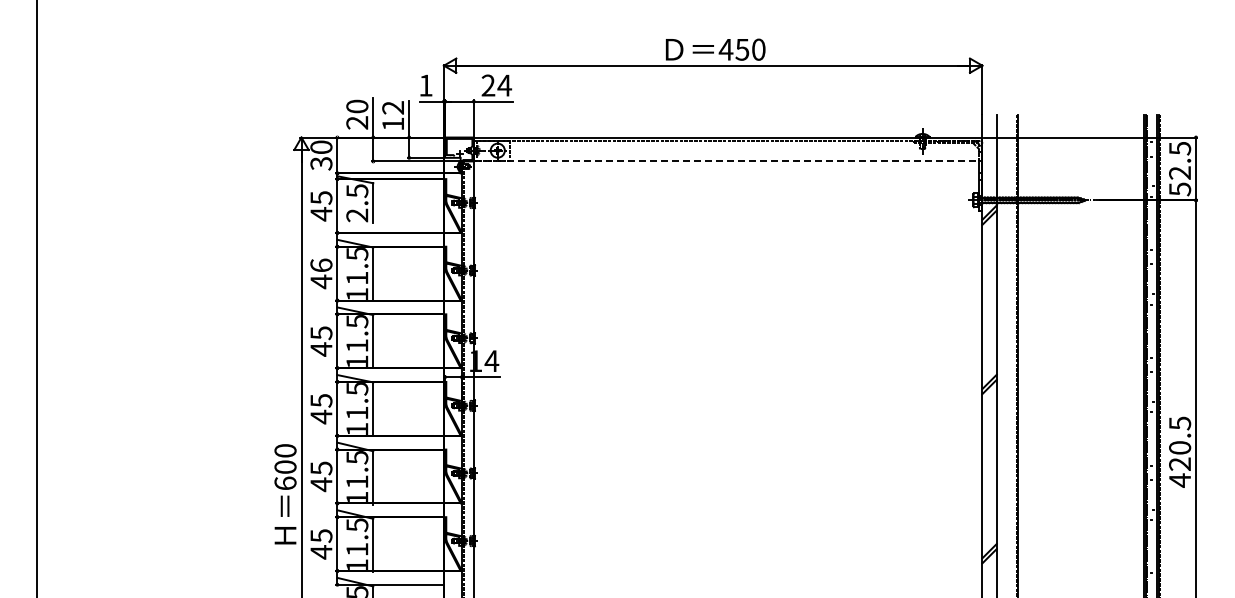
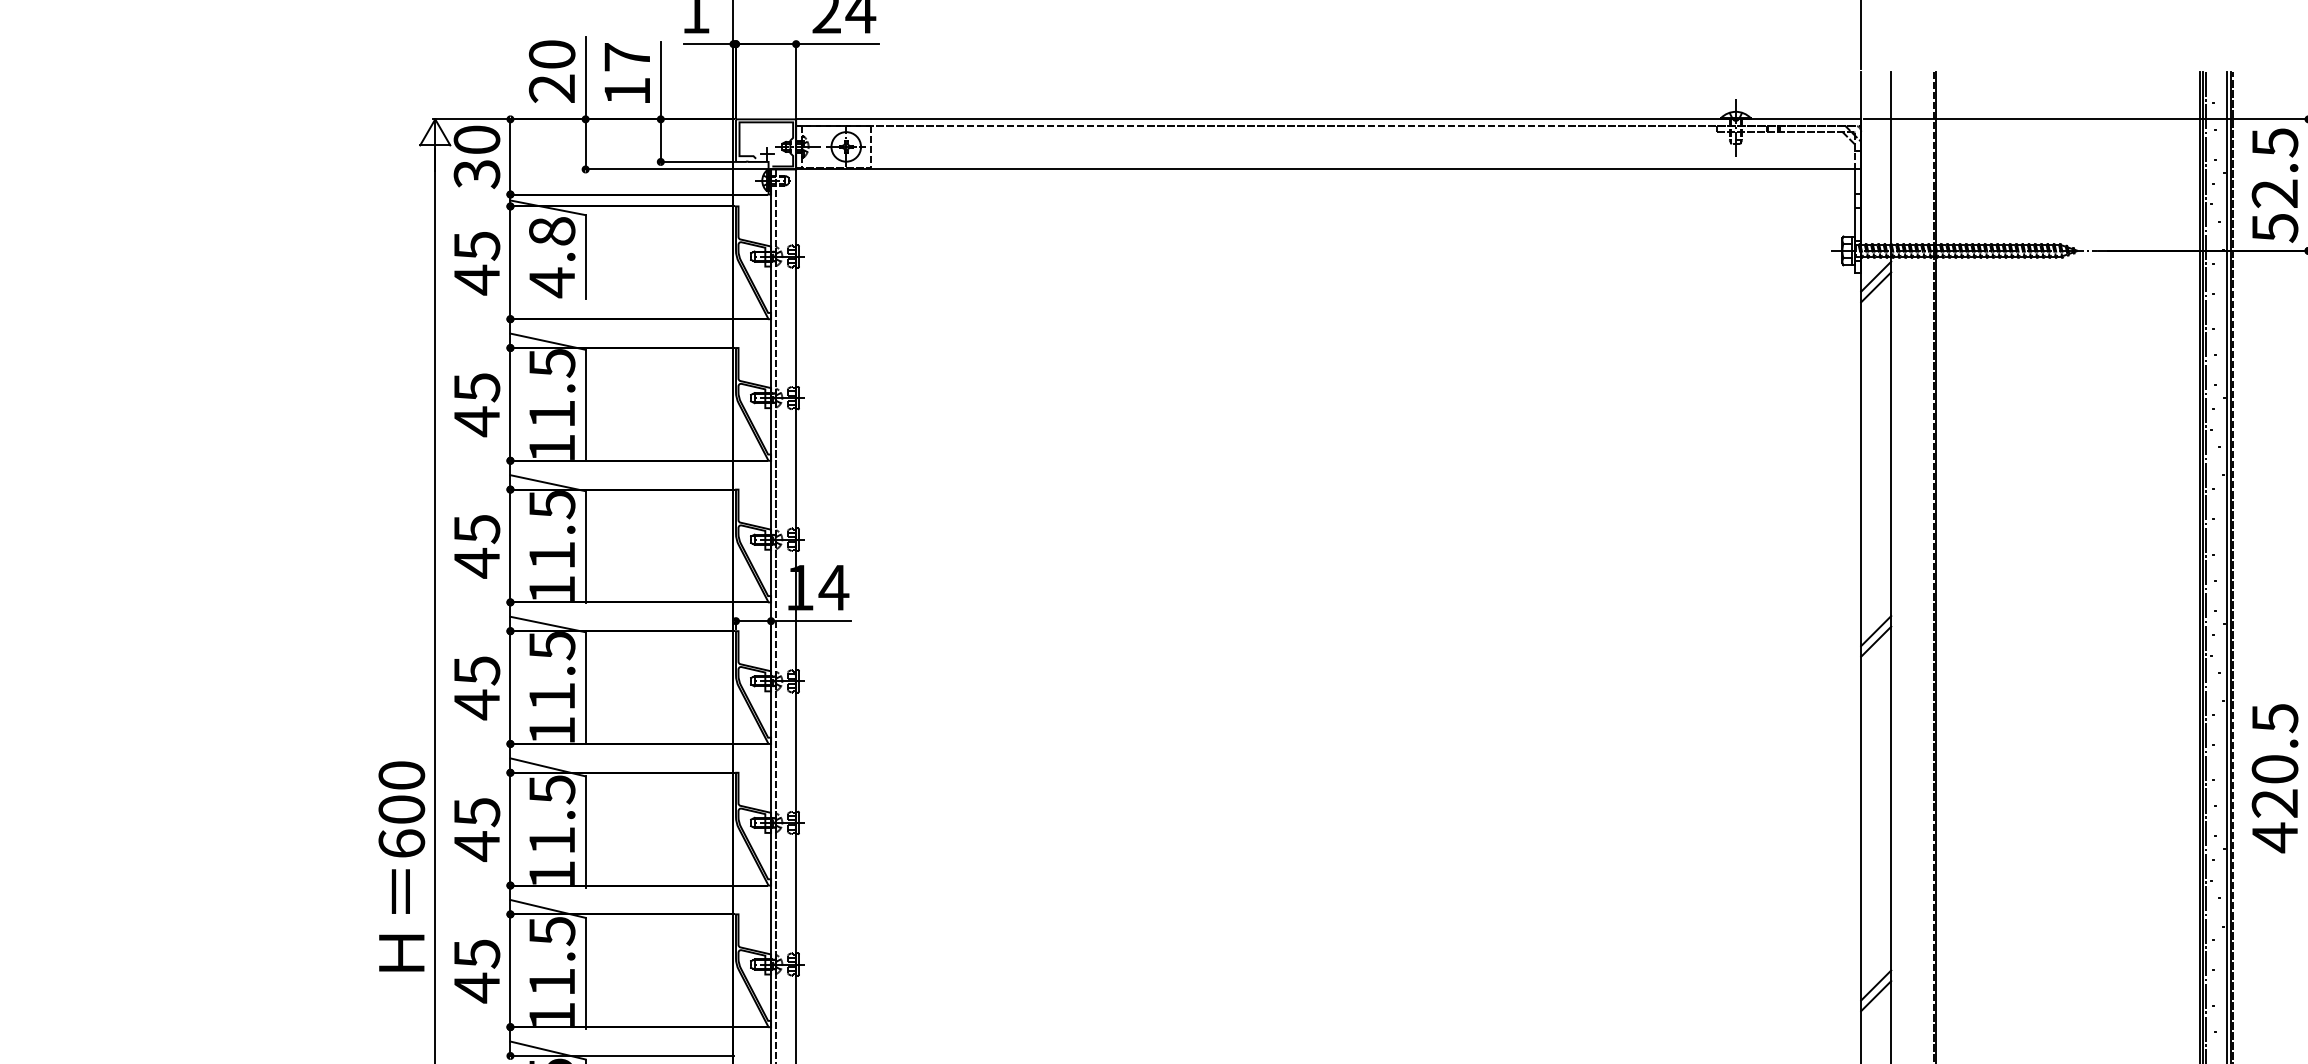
text: (392, 107) -> (625, 56), 12 -> 17
line: (728, 161) -> (1329, 169), dashed -> solid
text: (357, 203) -> (552, 257), 2.5 -> 4.8
text: (321, 265) -> (477, 387), 46 -> 45

